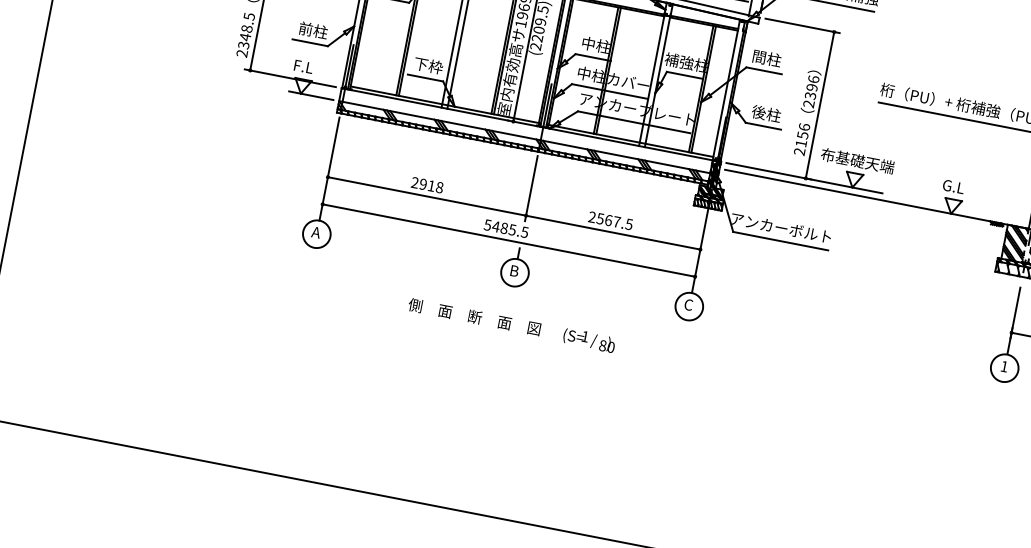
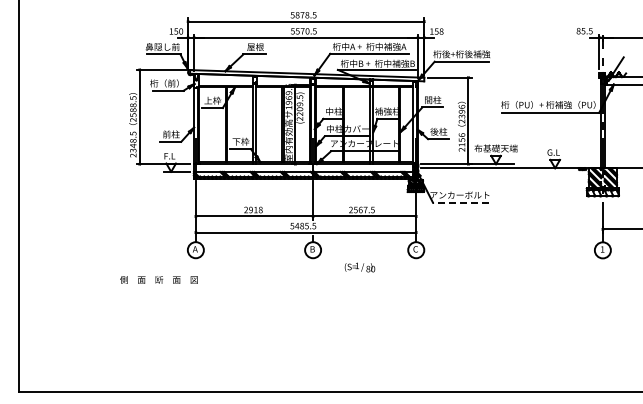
line: (779, 240) -> (460, 202), solid -> dashed
text: (473, 316) -> (158, 279), moved
text: (588, 340) -> (359, 267), moved

